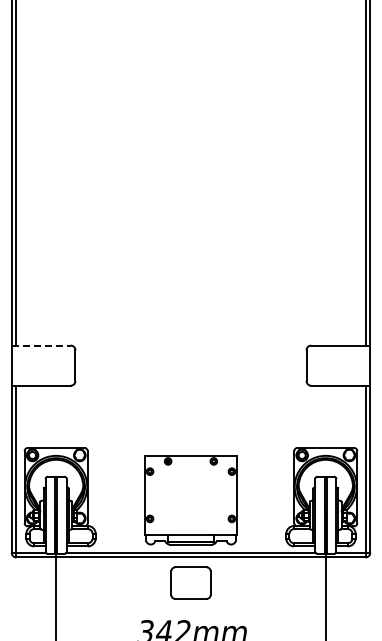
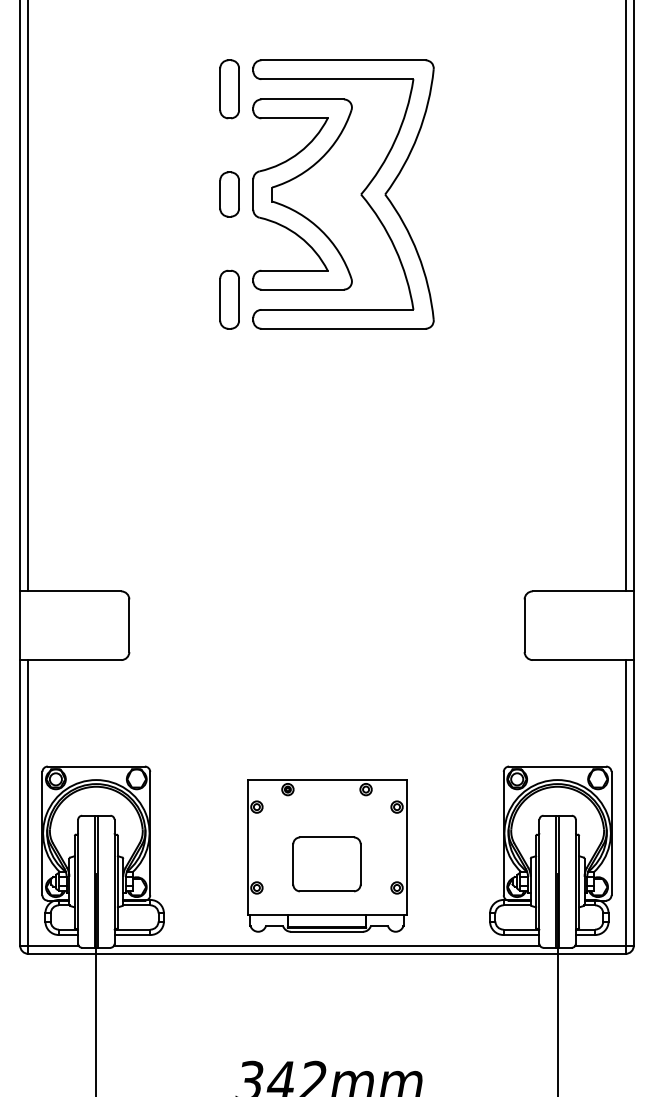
part: (178, 101) -> (305, 173), added
line: (41, 345) -> (71, 591), dashed -> solid
part: (190, 582) -> (326, 863), moved

